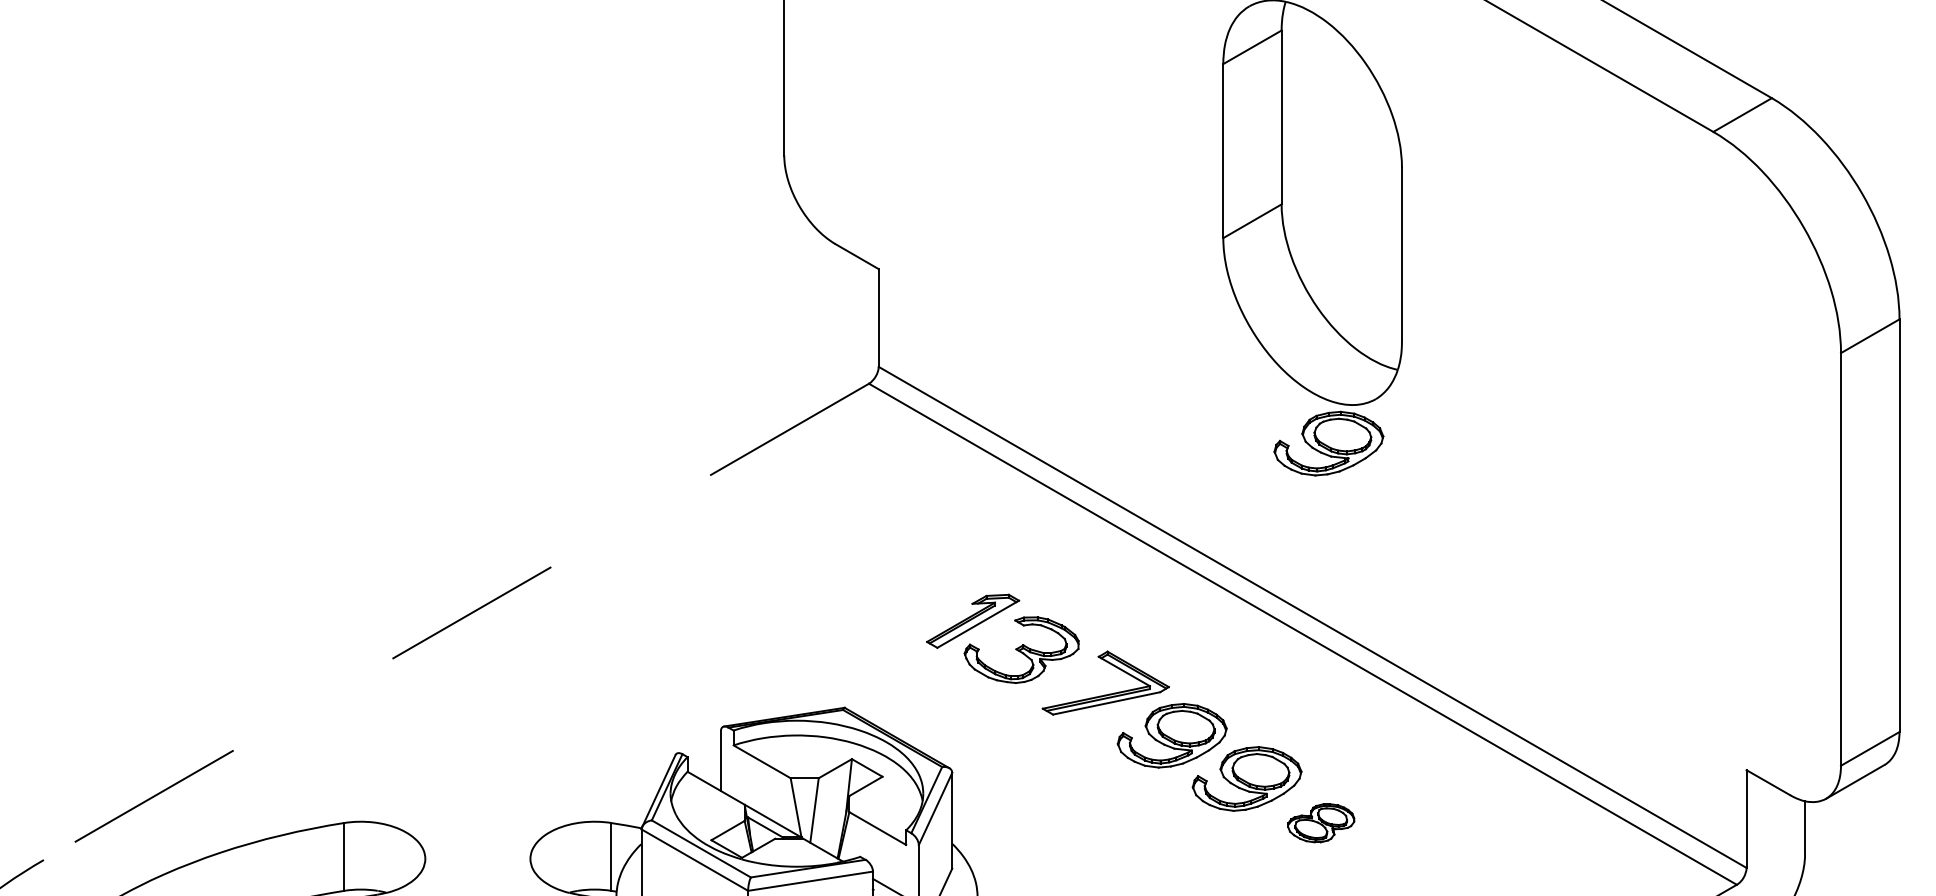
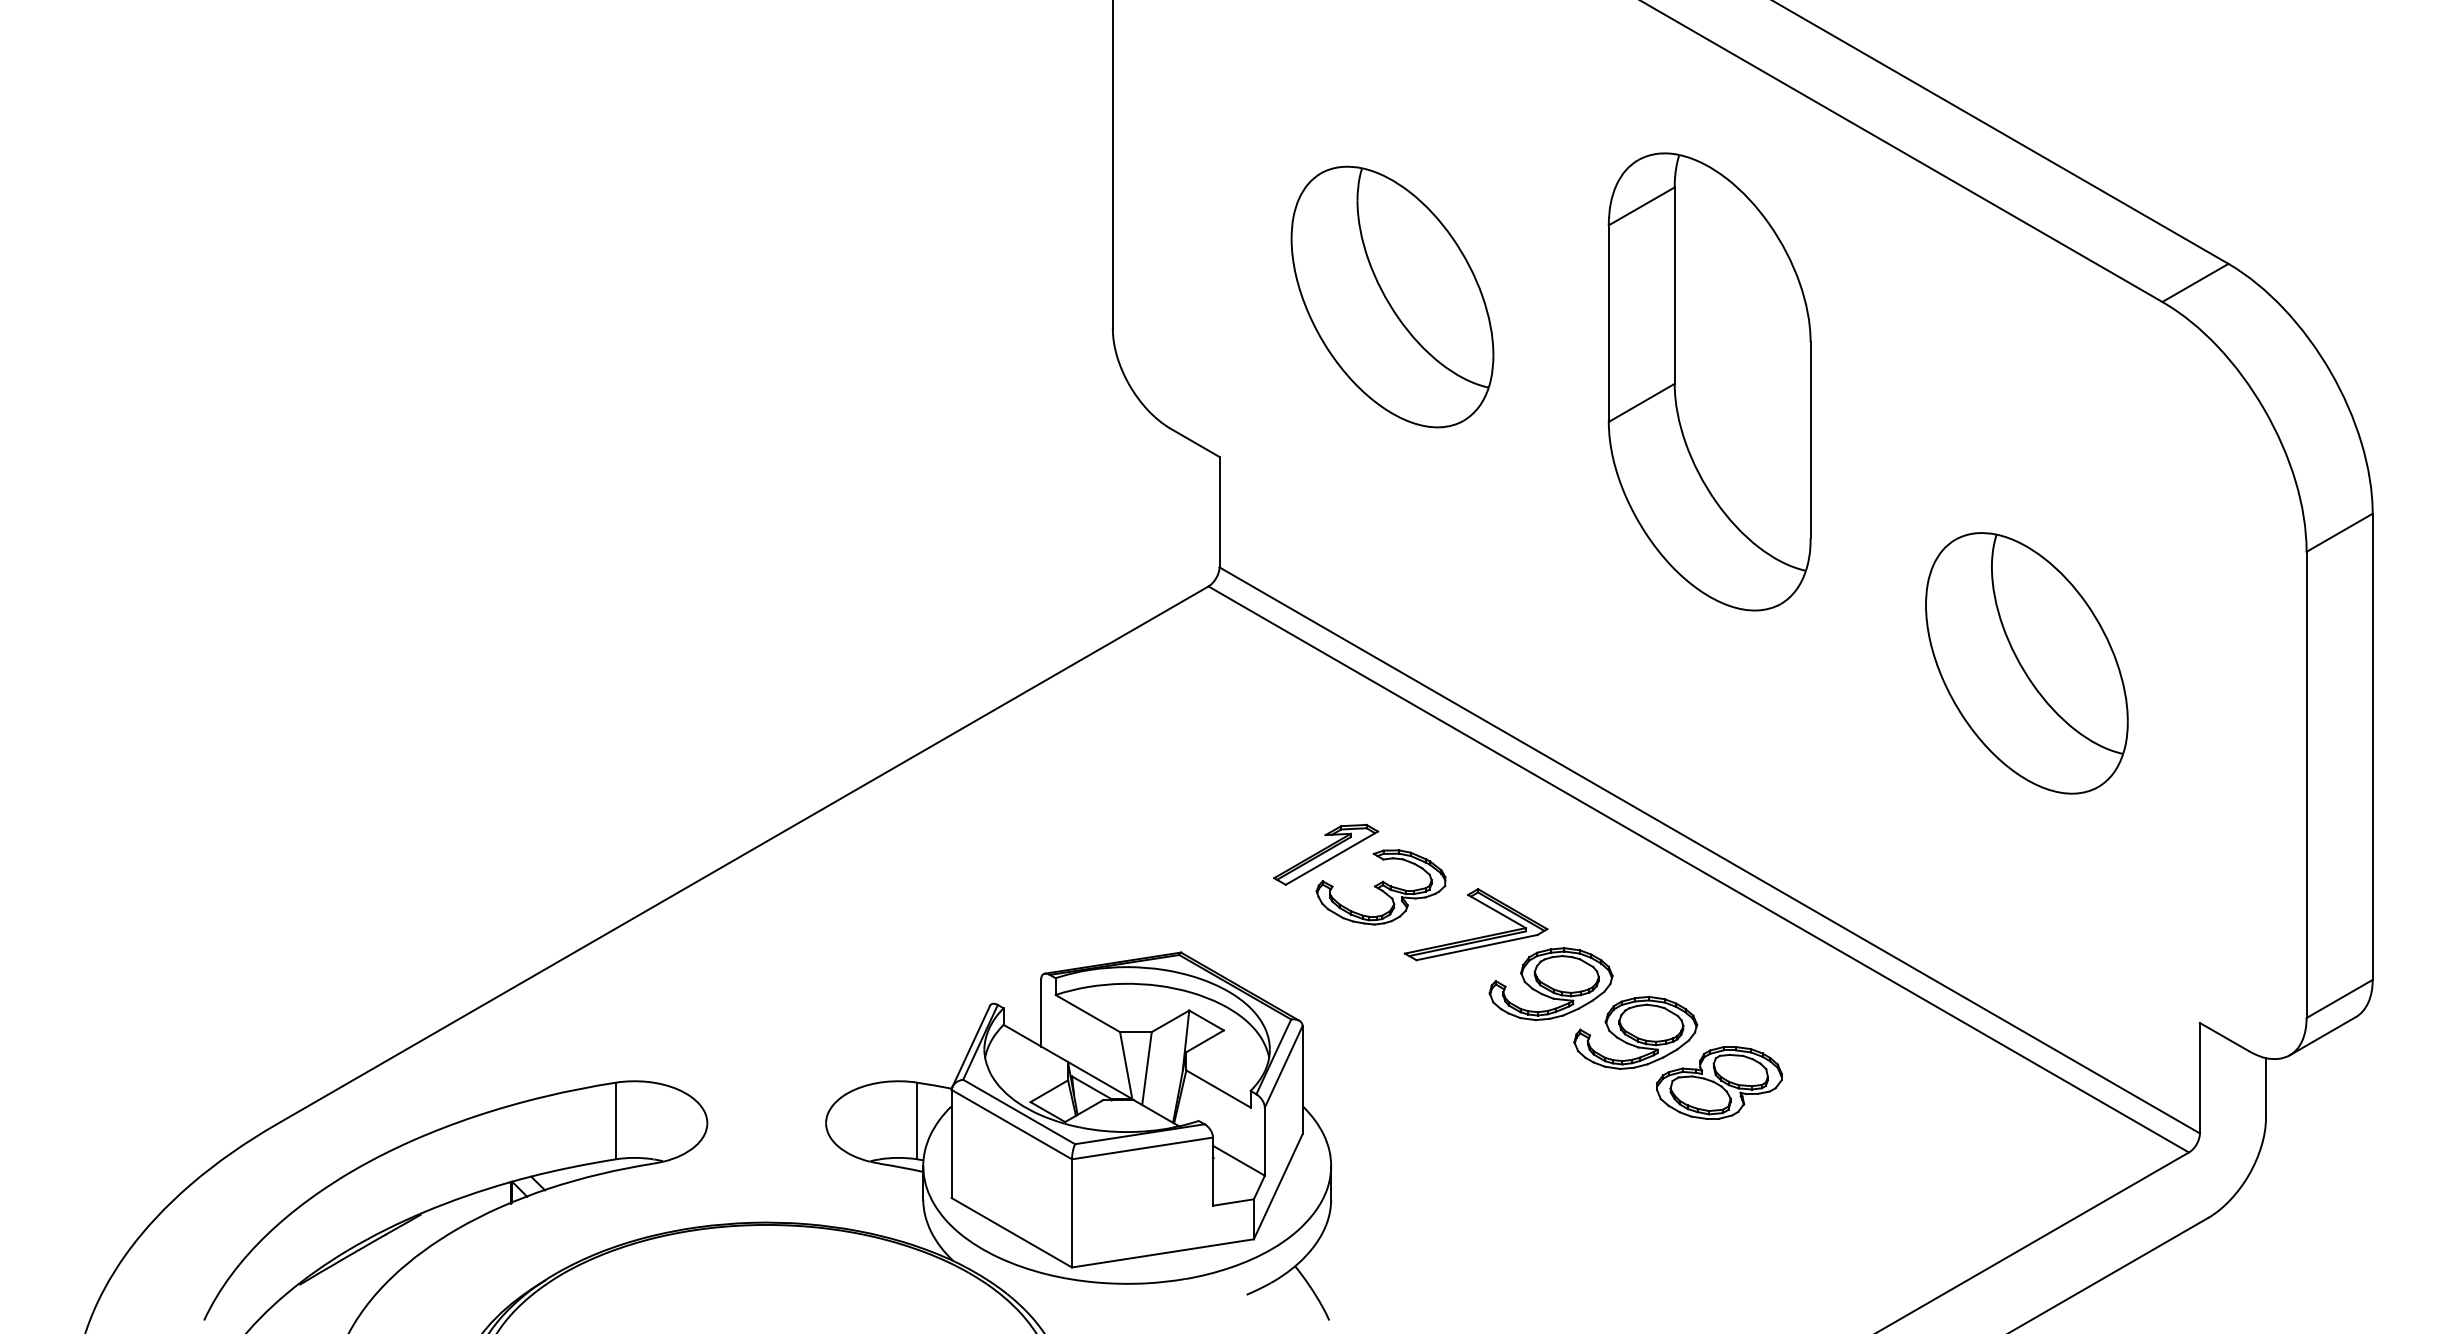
part: (1031, 127) -> (1392, 296), added
part: (1328, 443) -> (1727, 654), removed
part: (1593, 451) -> (2026, 663), added
line: (456, 621) -> (742, 855), dashed -> solid
part: (1321, 822) -> (1719, 1082), size x1.67

